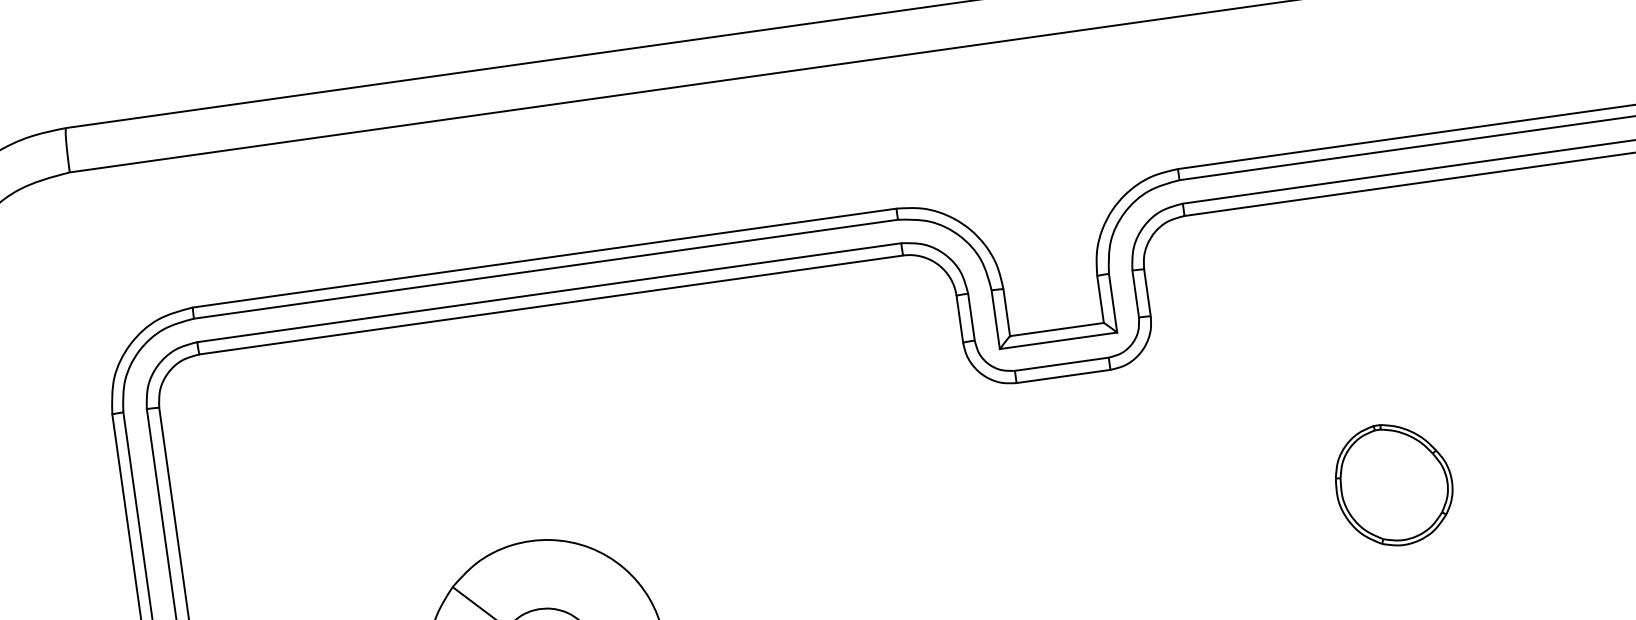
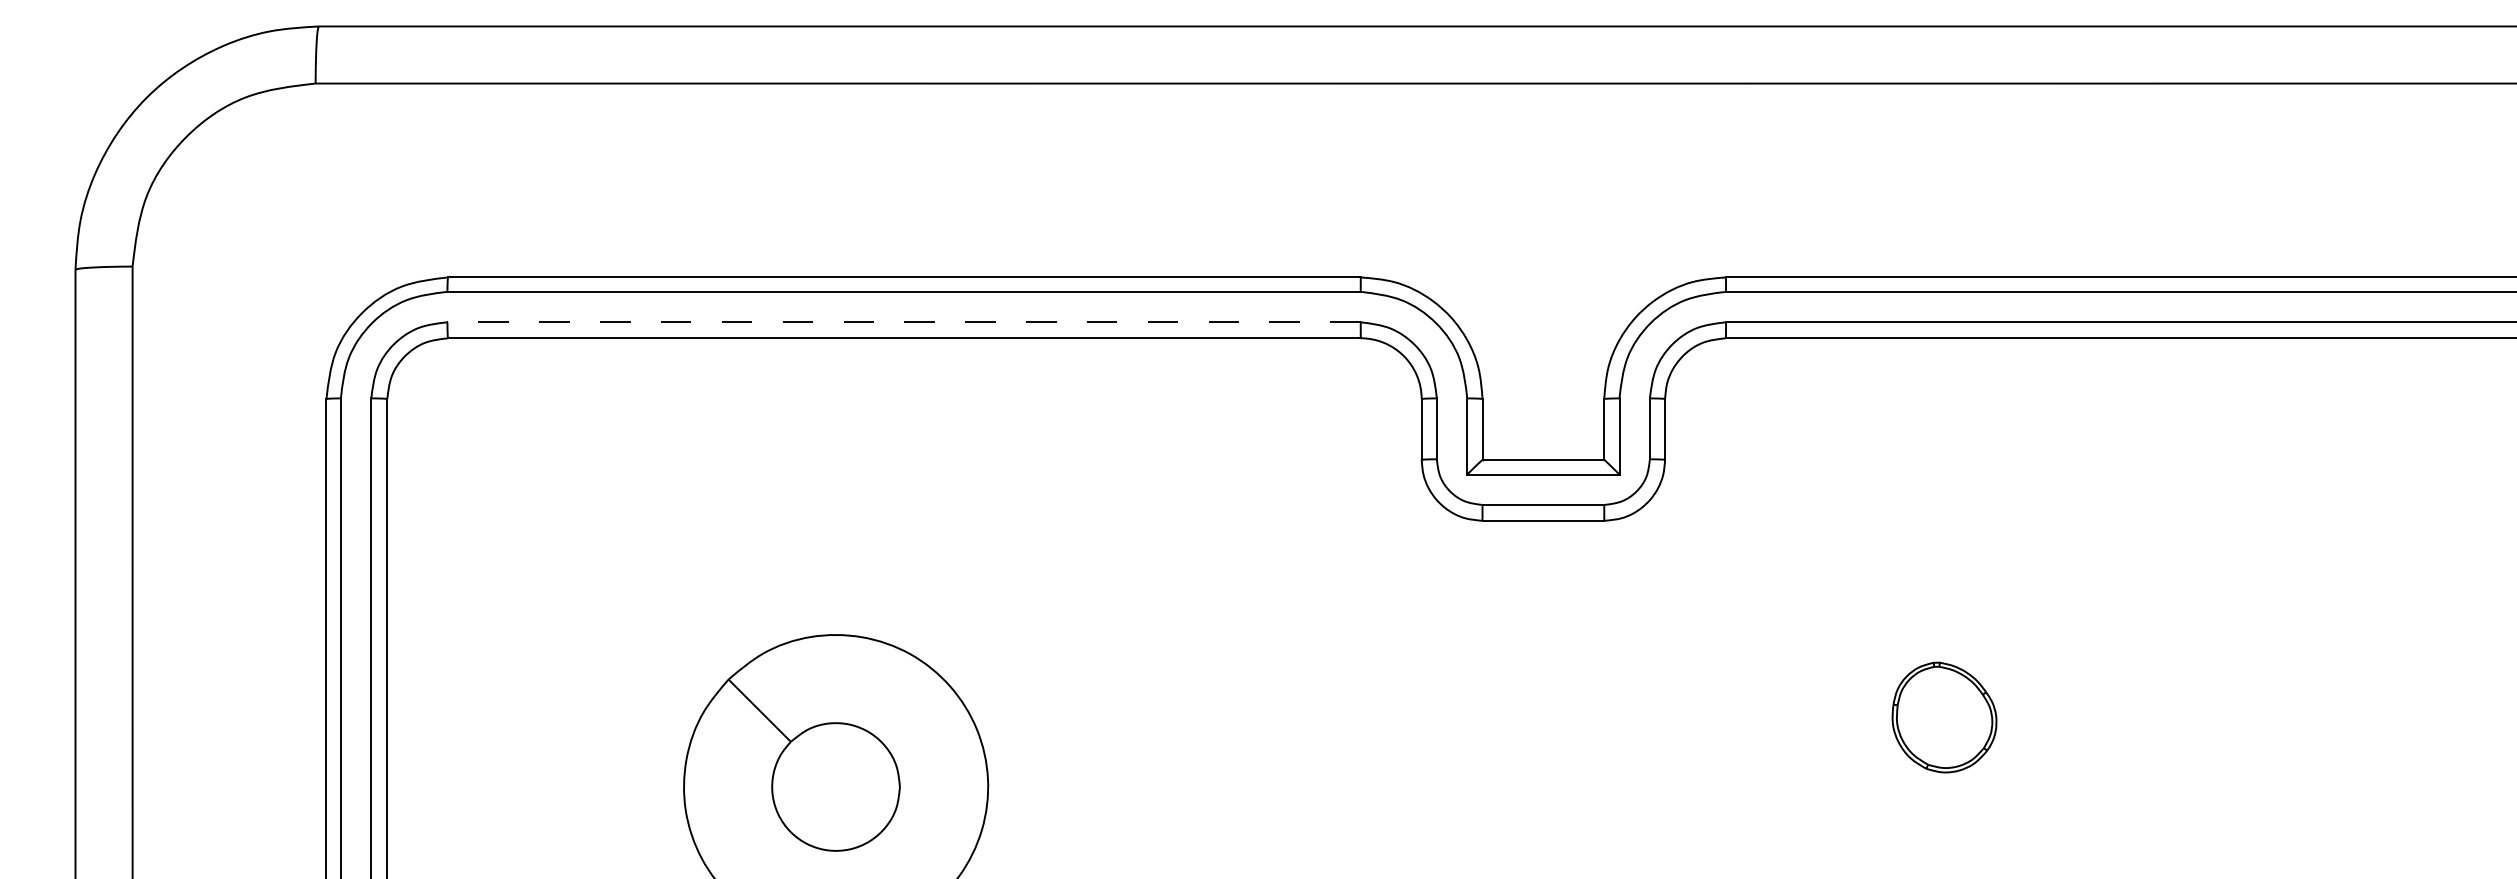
line: (549, 292) -> (904, 322), solid -> dashed
part: (1394, 484) -> (1944, 717), size x0.7

